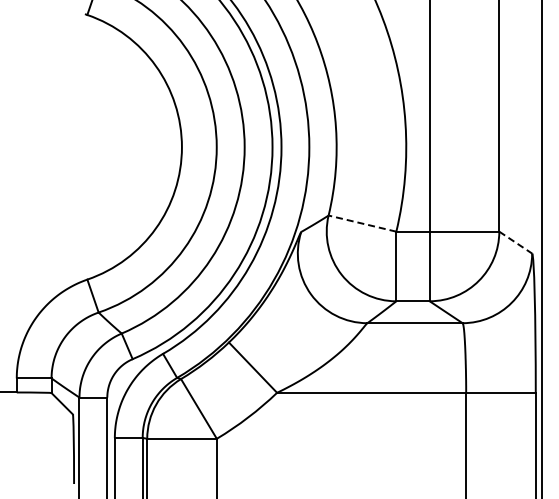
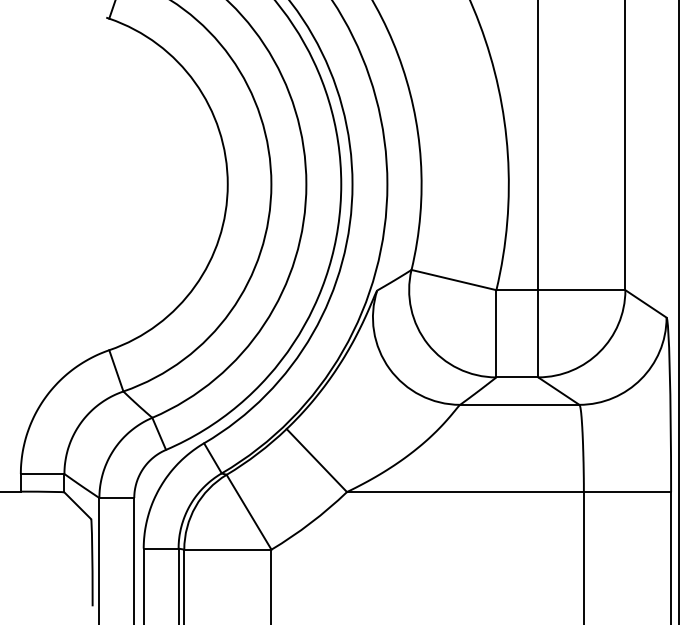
line: (362, 223) -> (453, 279), dashed -> solid
line: (515, 242) -> (645, 303), dashed -> solid

